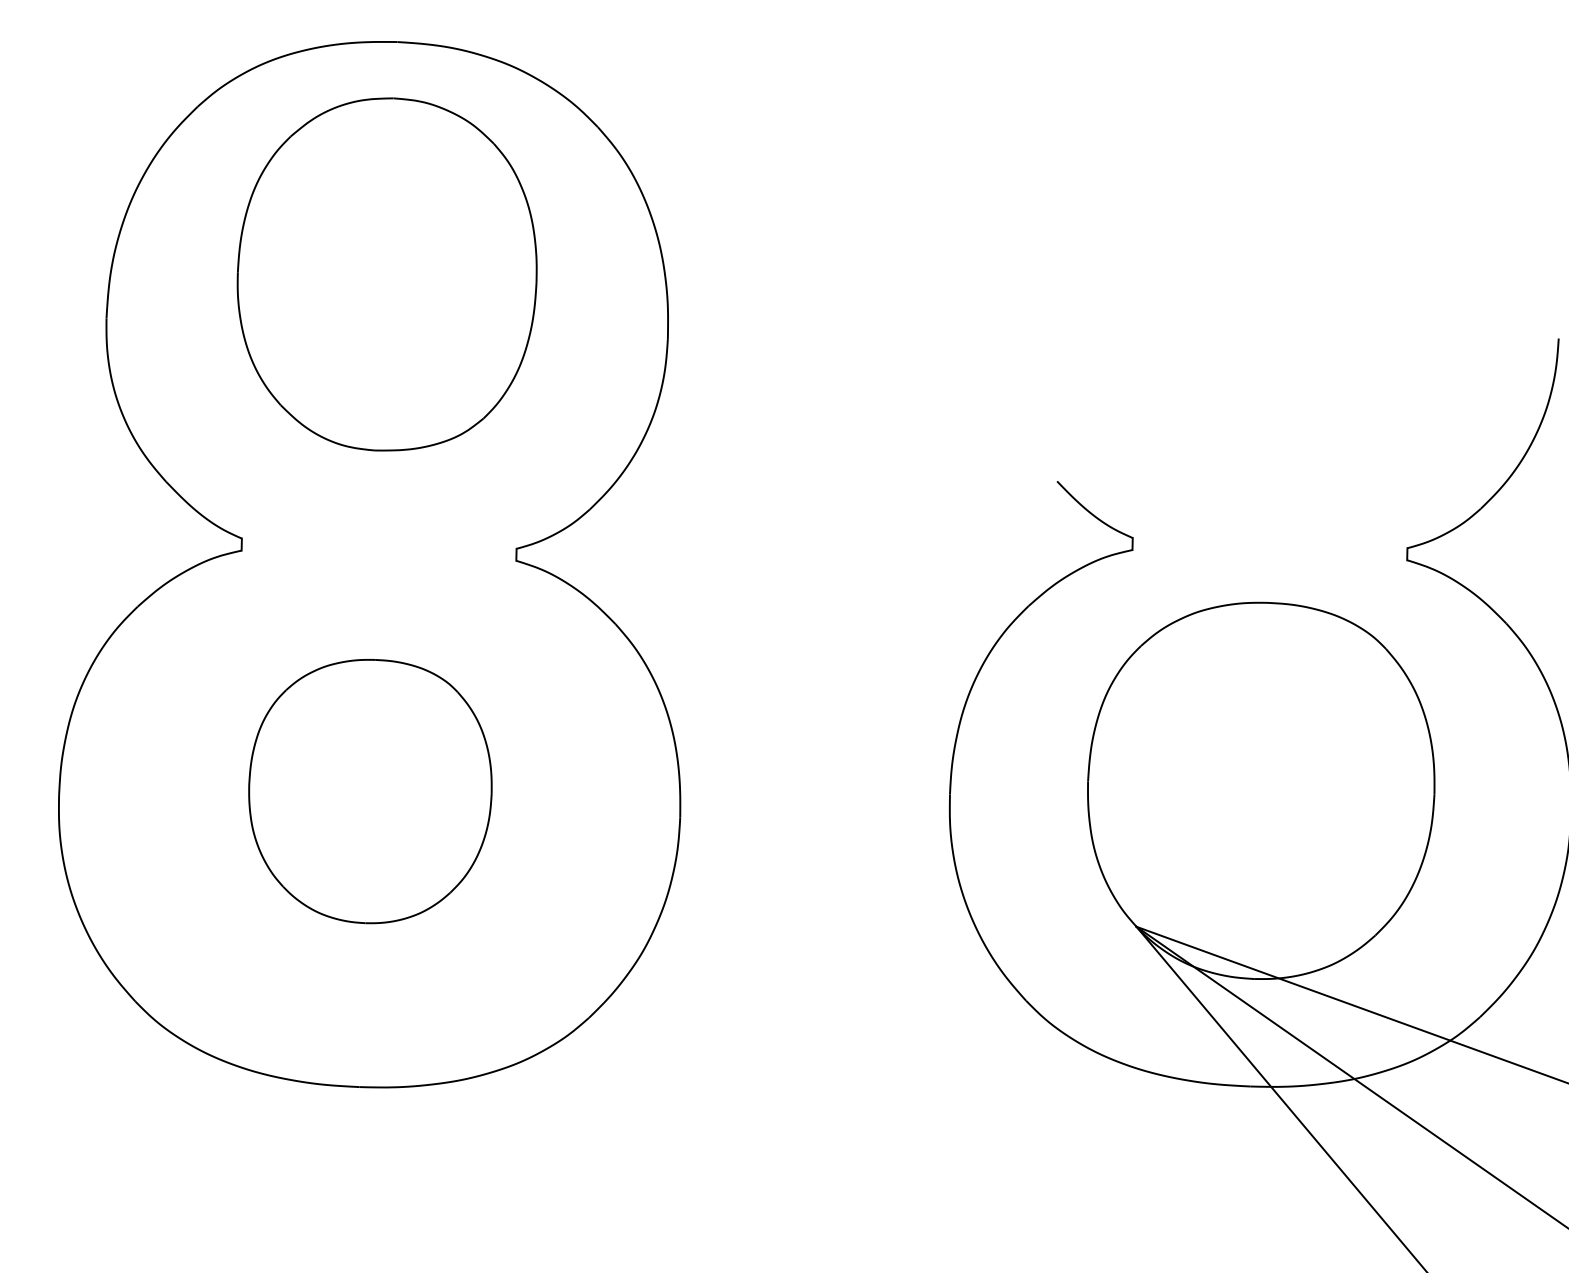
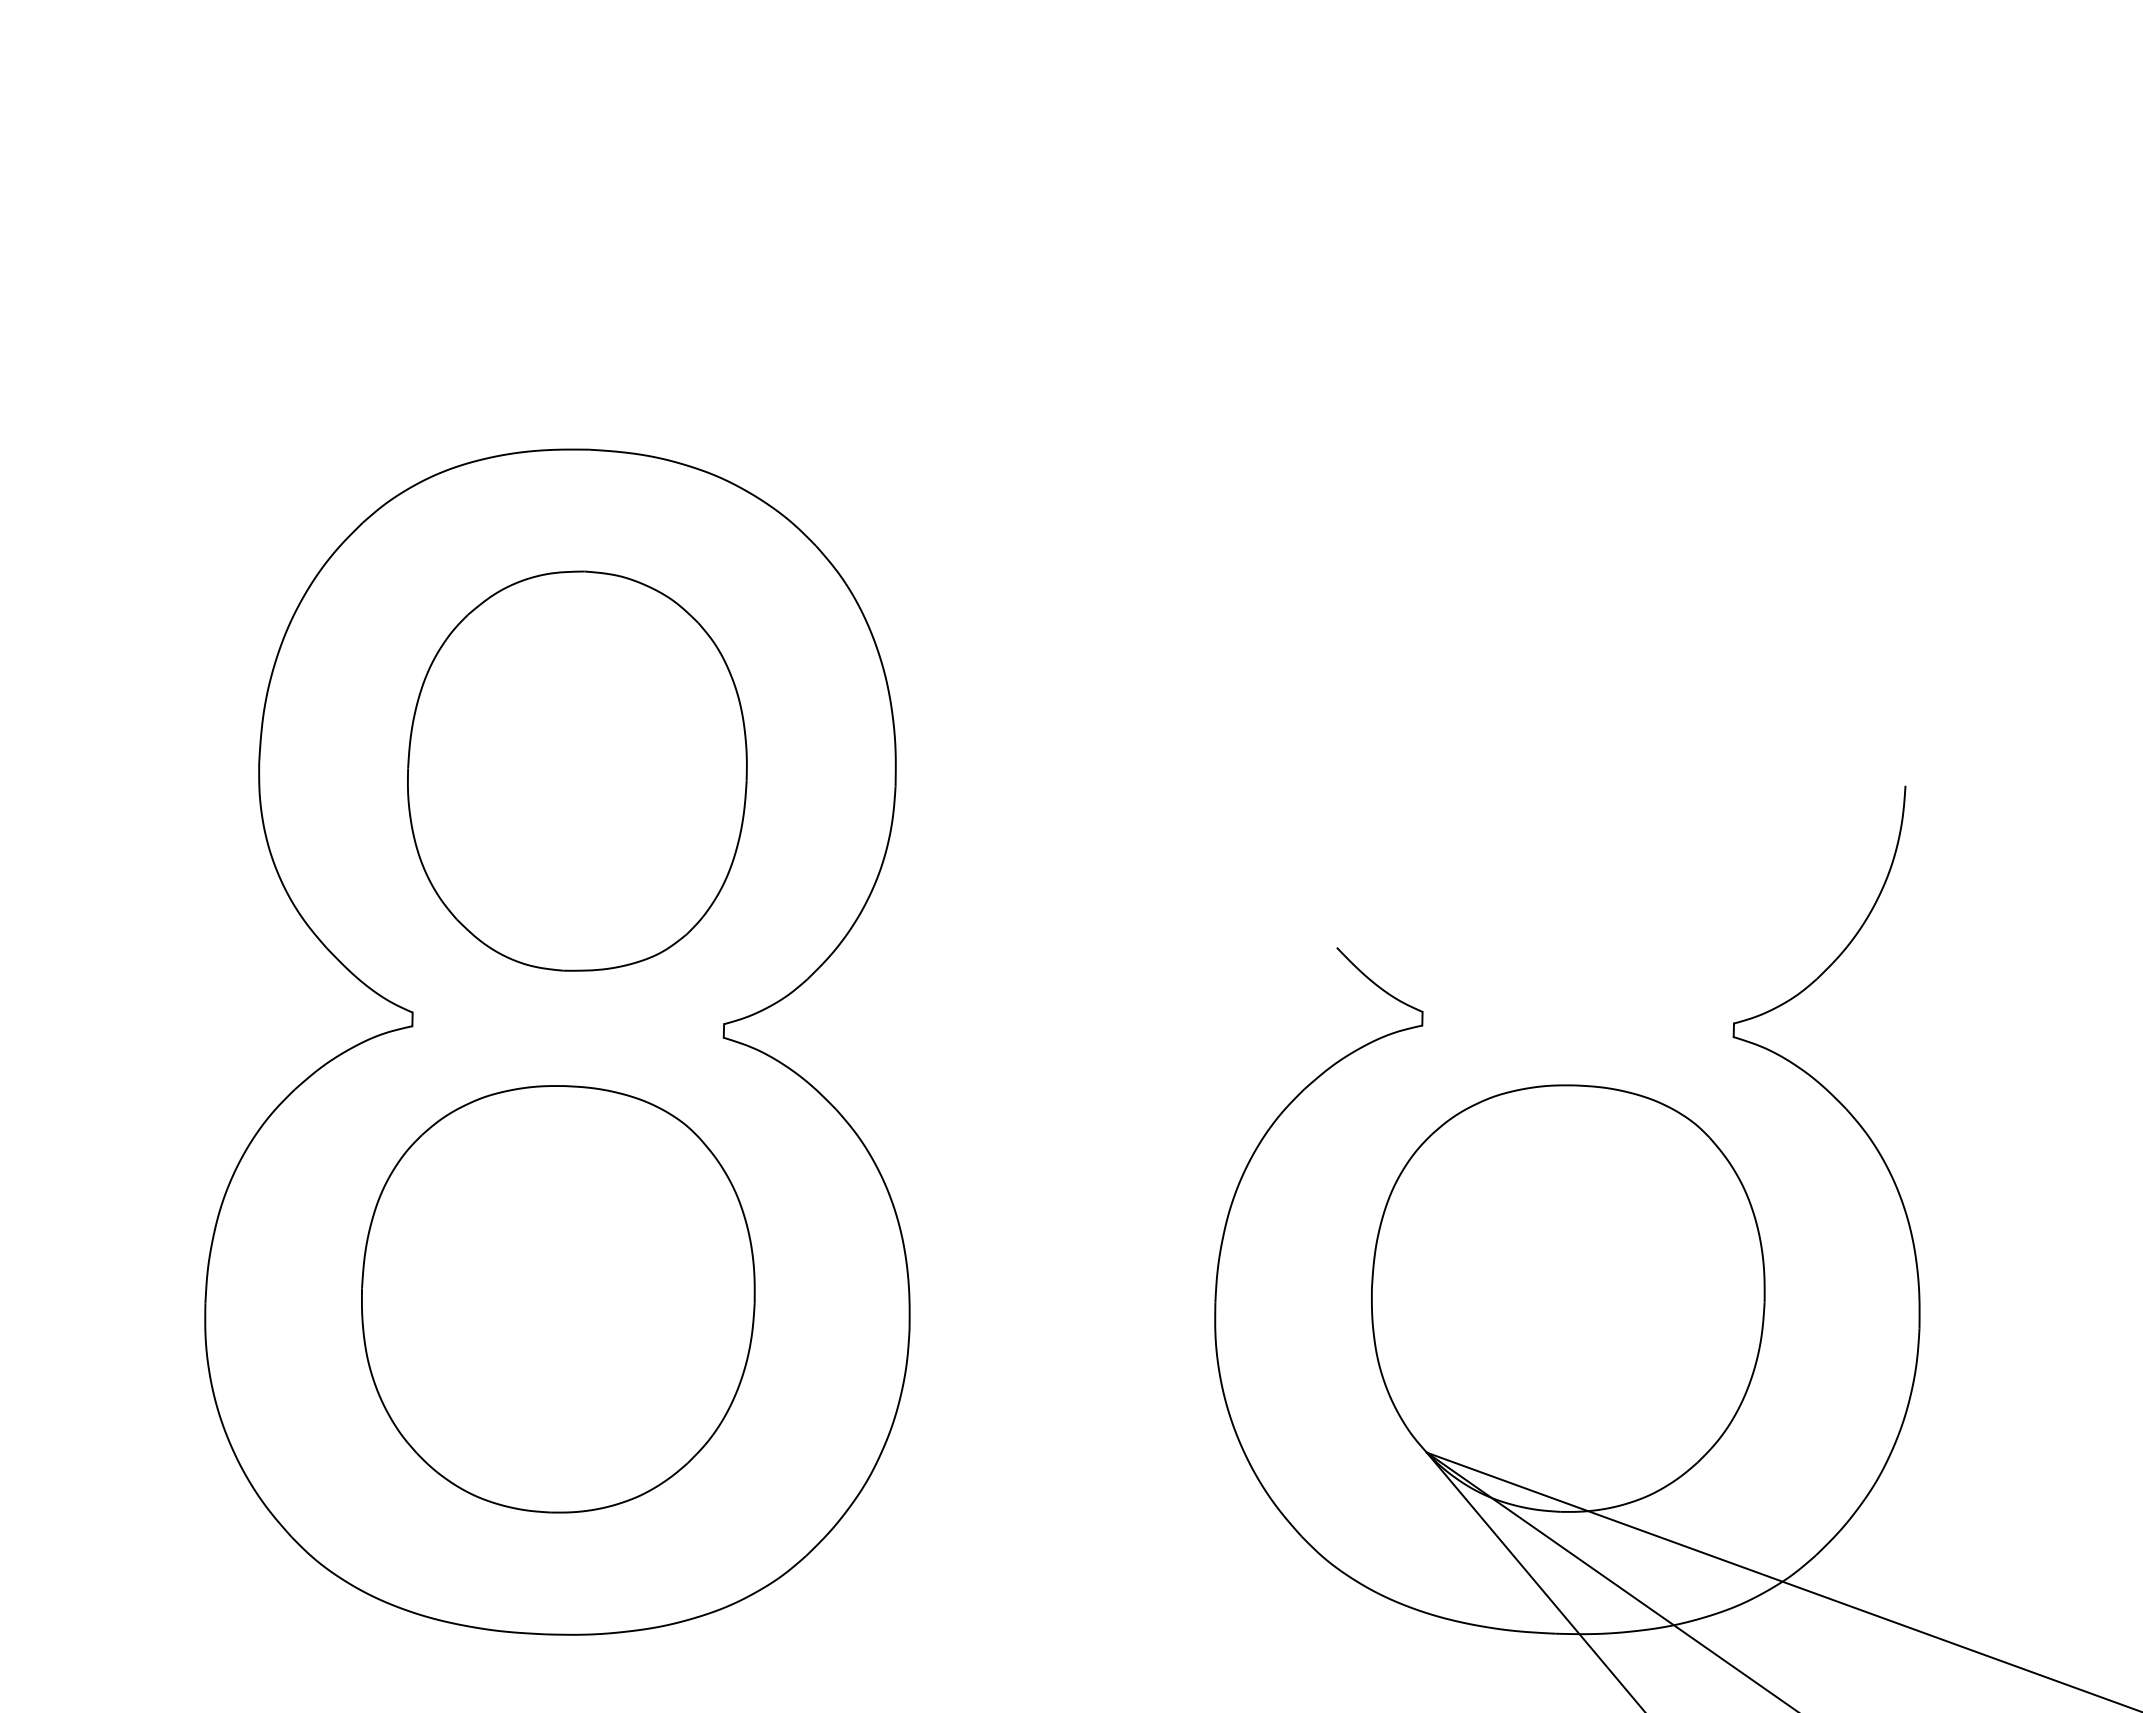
part: (387, 273) -> (577, 770), moved
part: (370, 791) -> (558, 1299), size x1.43

